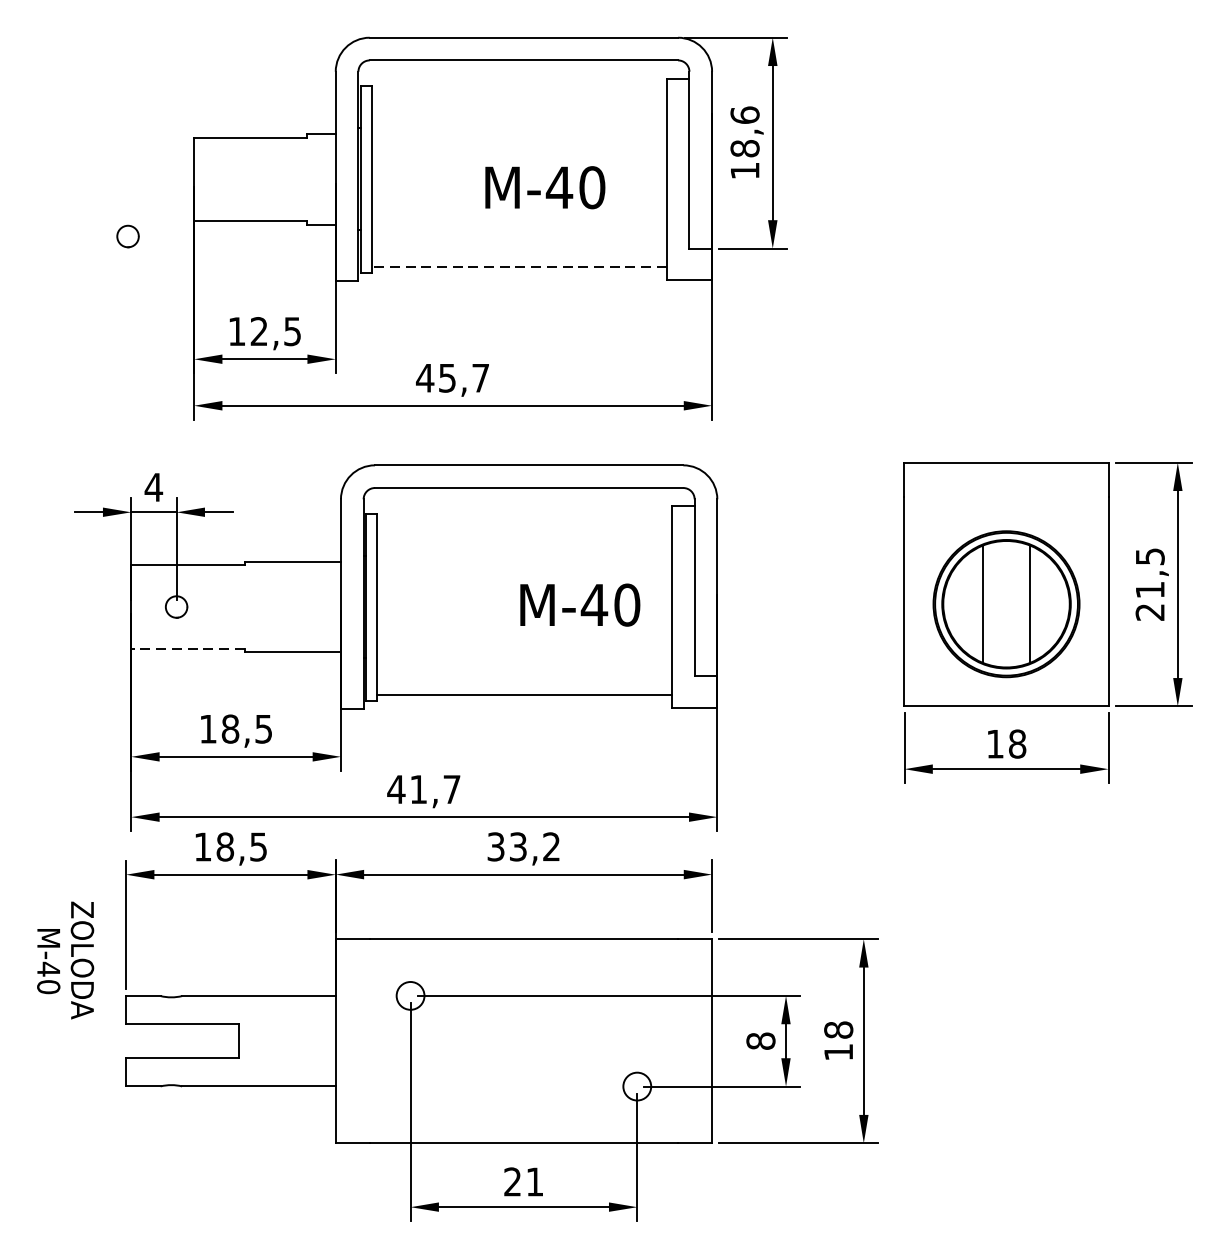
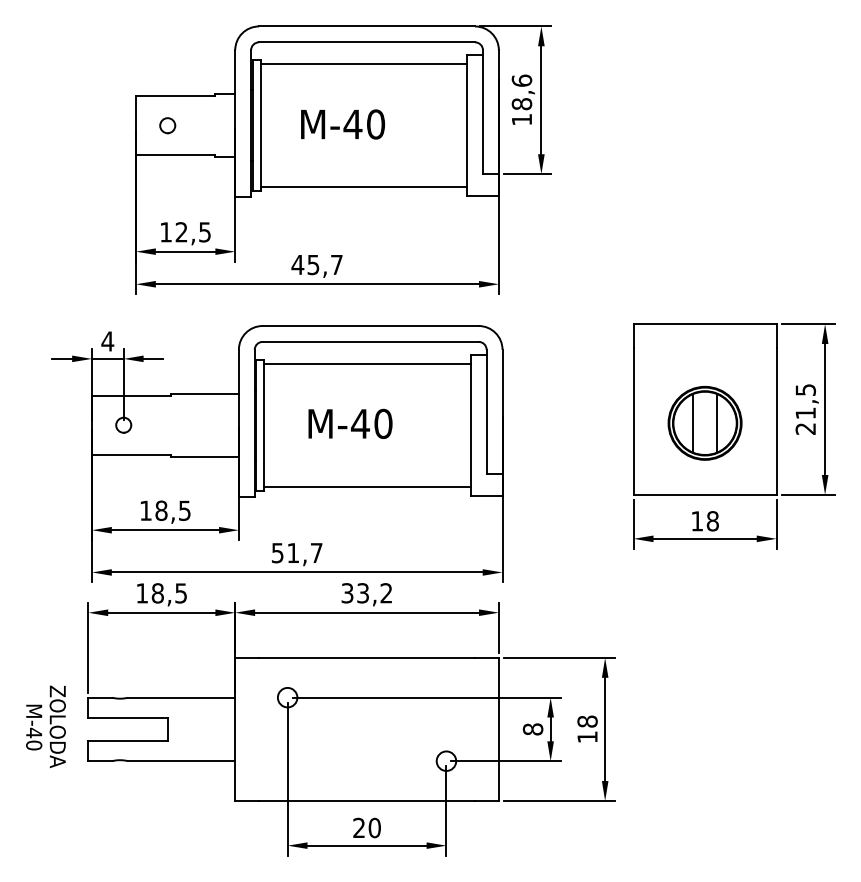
line: (518, 92) -> (363, 64), added
text: (545, 187) -> (343, 124), moved
circle: (127, 236) -> (167, 125), moved
line: (518, 267) -> (363, 187), dashed -> solid
line: (524, 518) -> (367, 363), added
text: (580, 604) -> (350, 423), moved
part: (1005, 604) -> (704, 423), size x0.71
line: (187, 648) -> (131, 454), dashed -> solid
text: (396, 790) -> (277, 553), 41,7 -> 51,7
text: (64, 959) -> (45, 726), moved
text: (534, 1181) -> (374, 827), 21 -> 20

